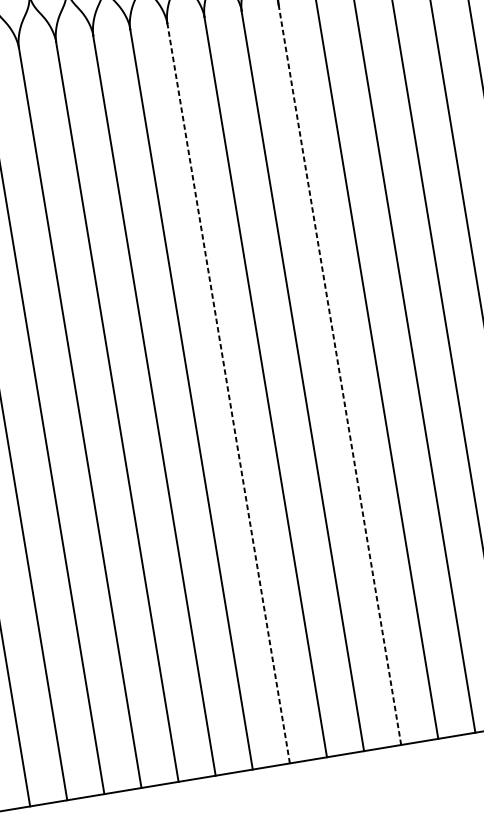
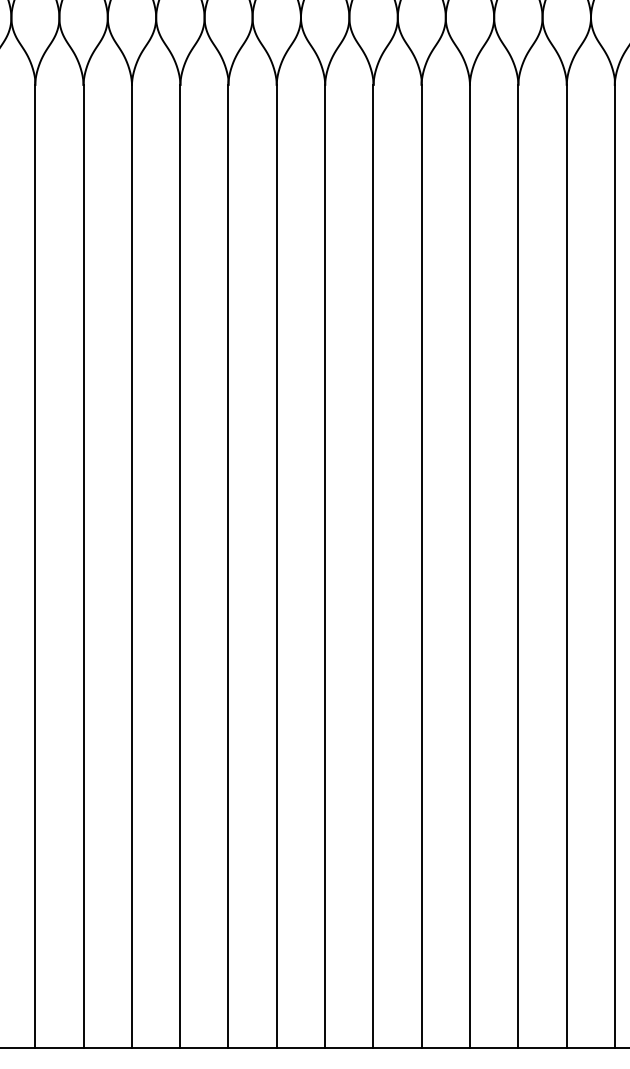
line: (339, 374) -> (421, 566), dashed -> solid
line: (228, 393) -> (276, 566), dashed -> solid

